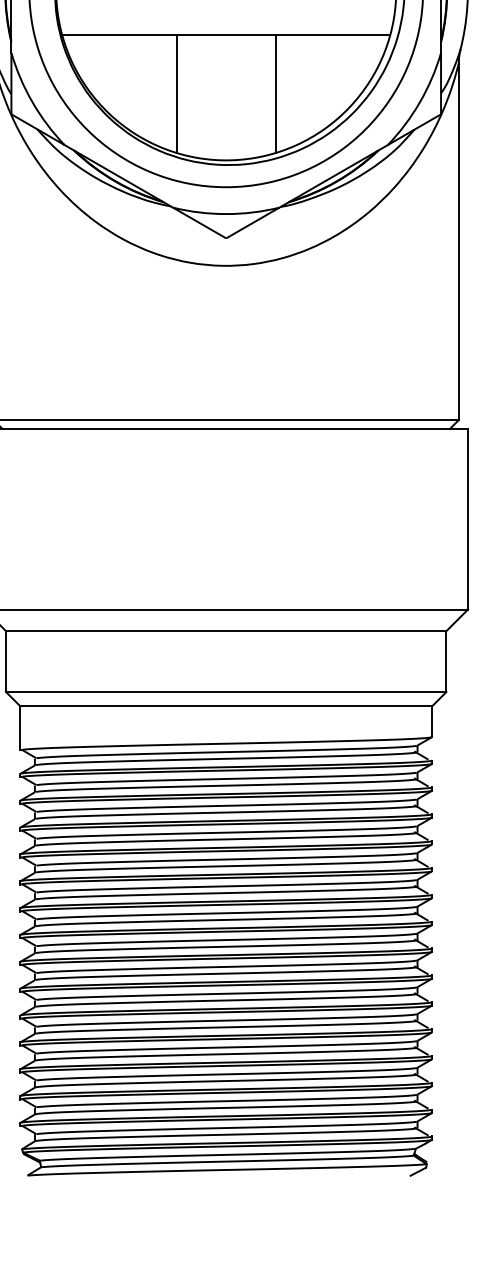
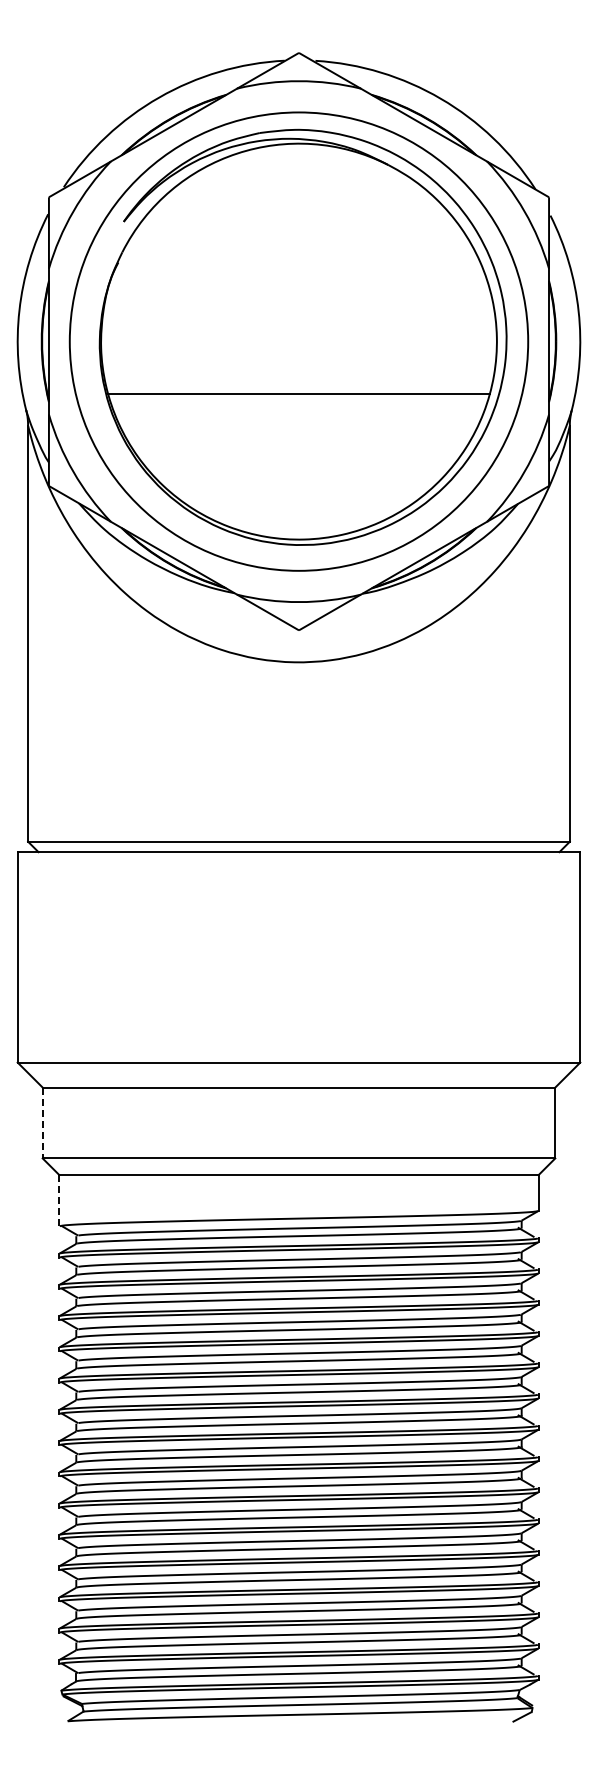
line: (176, 94) -> (241, 462), removed
line: (275, 94) -> (356, 462), removed
line: (5, 662) -> (42, 1123), solid -> dashed
line: (20, 728) -> (59, 1200), solid -> dashed

